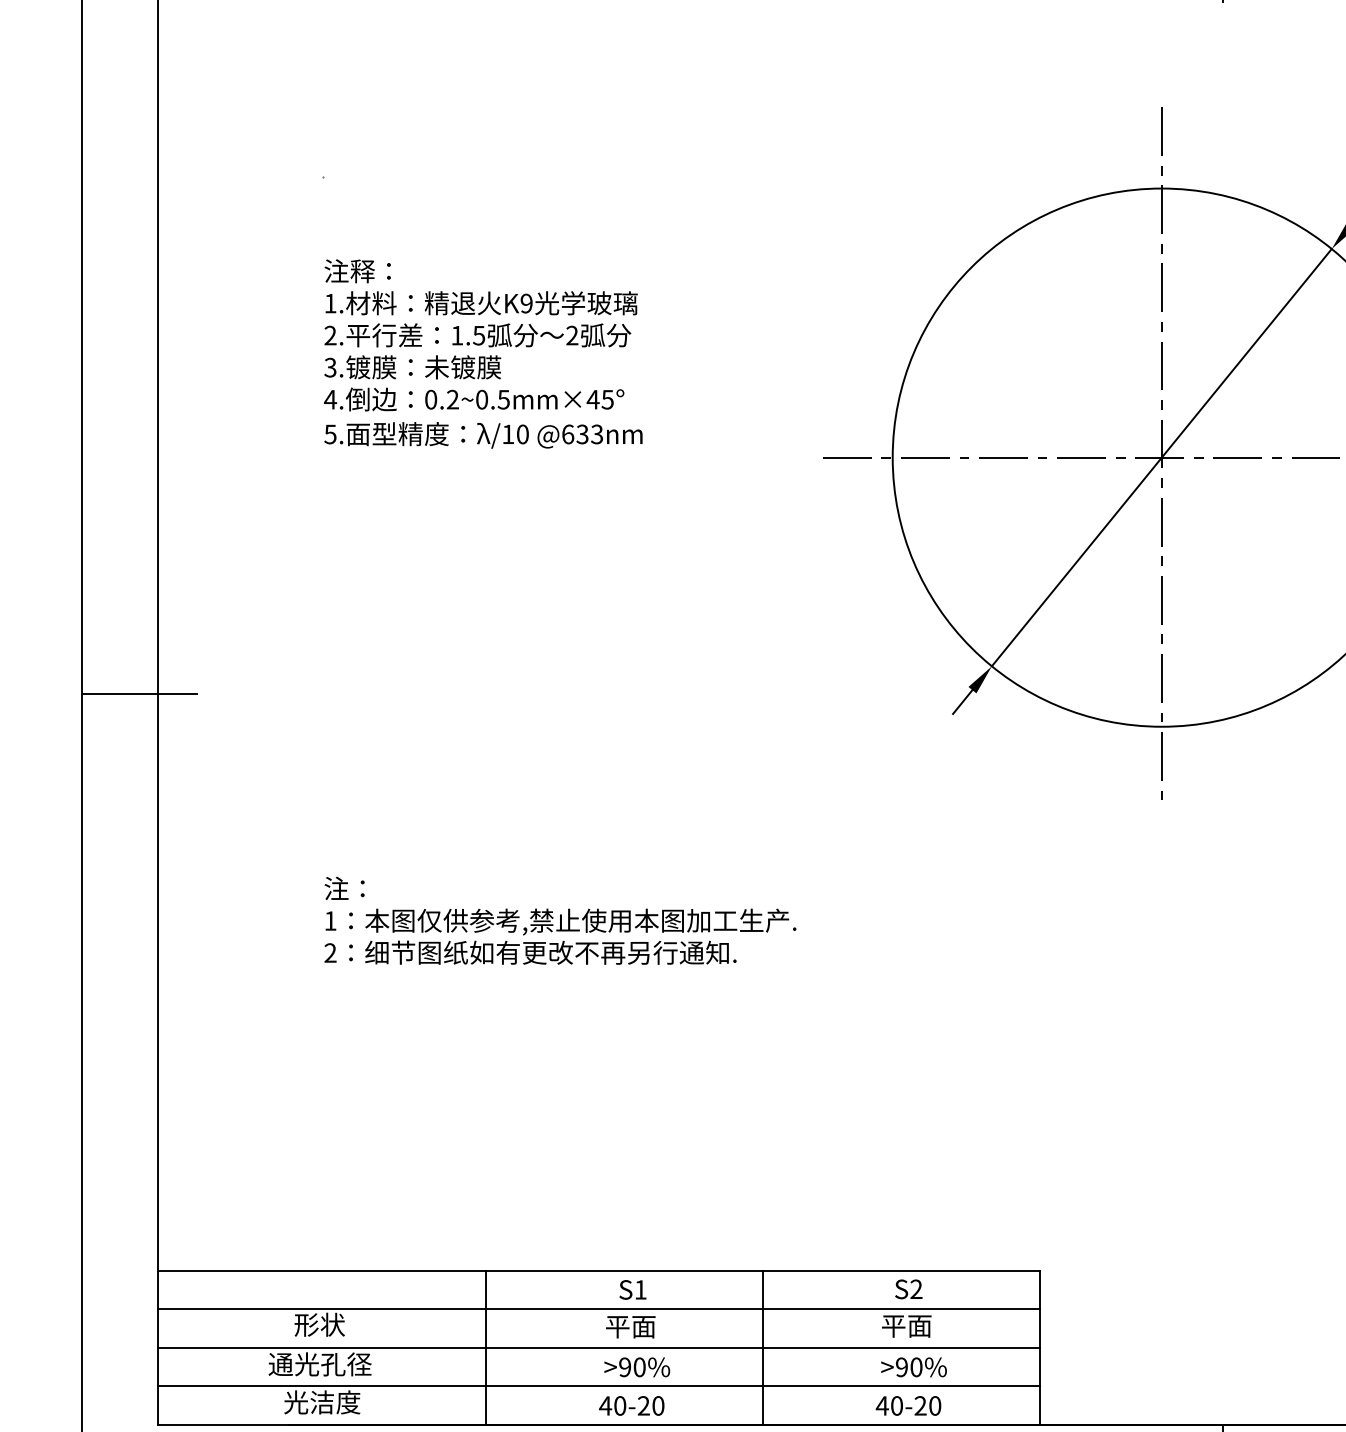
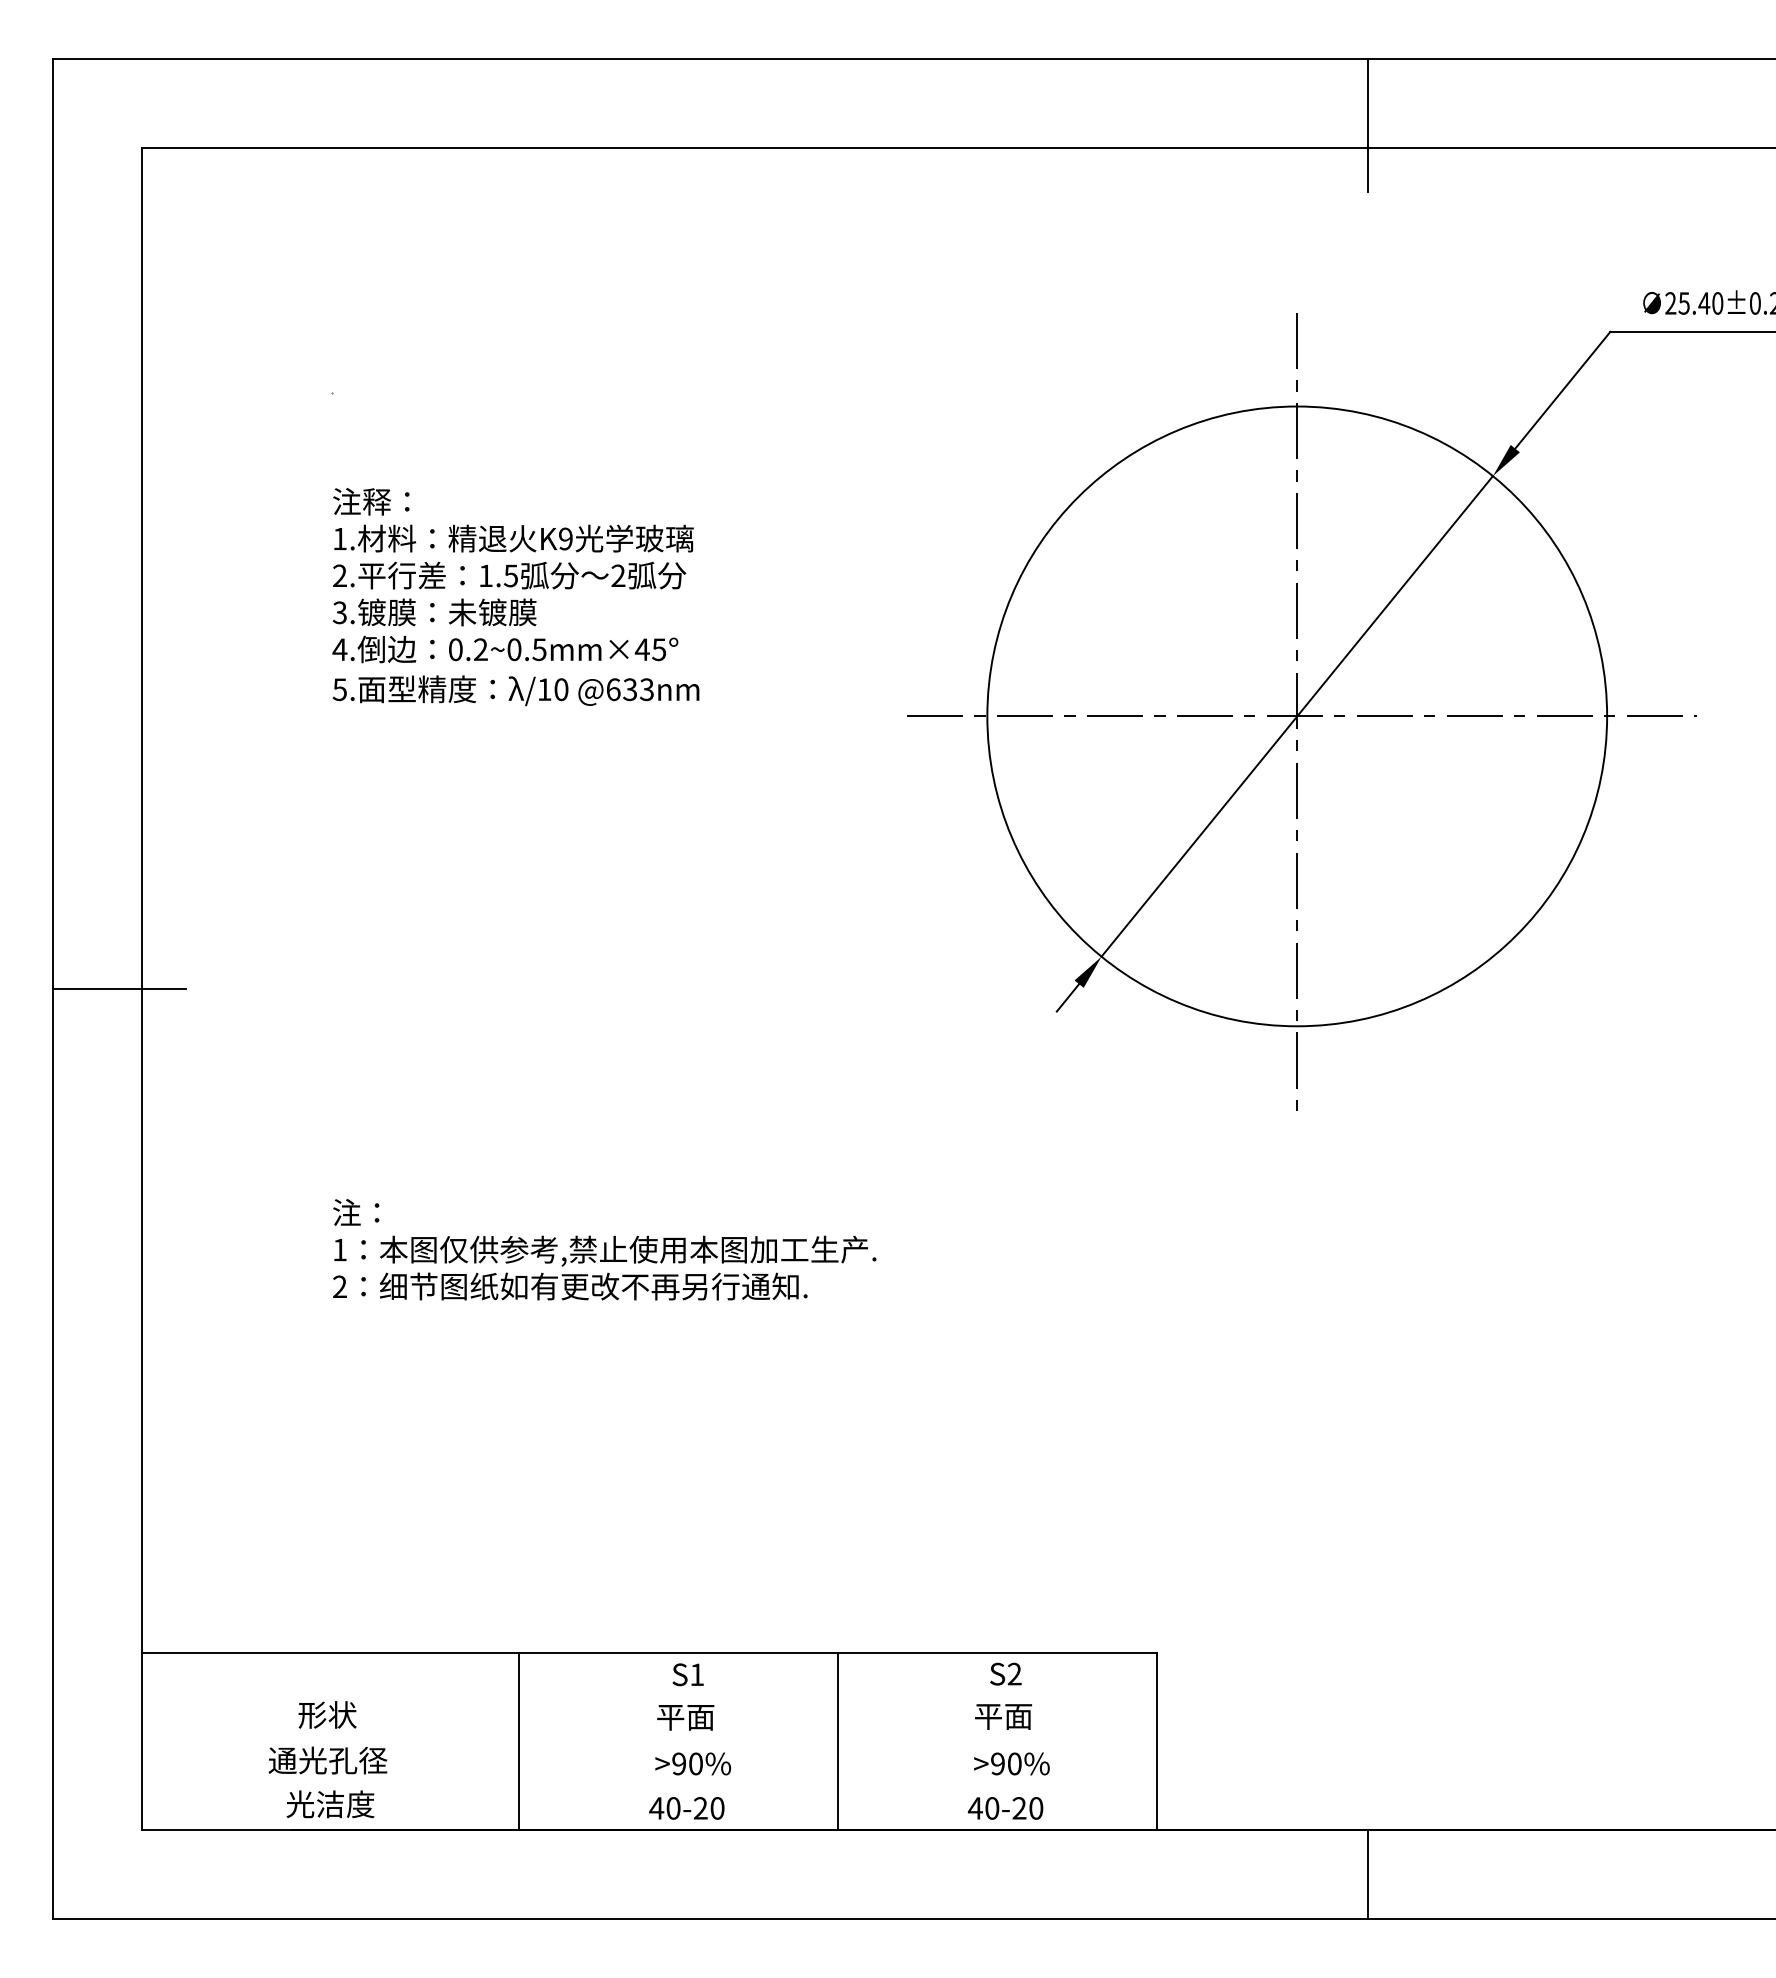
line: (598, 1309) -> (648, 1697), removed
line: (598, 1347) -> (648, 1741), removed
line: (598, 1386) -> (648, 1785), removed

